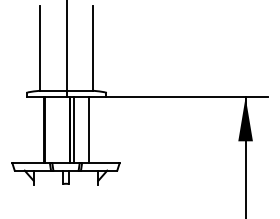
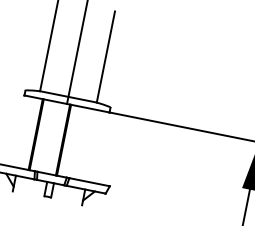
line: (74, 130) -> (68, 141), removed
line: (88, 130) -> (83, 144), removed

